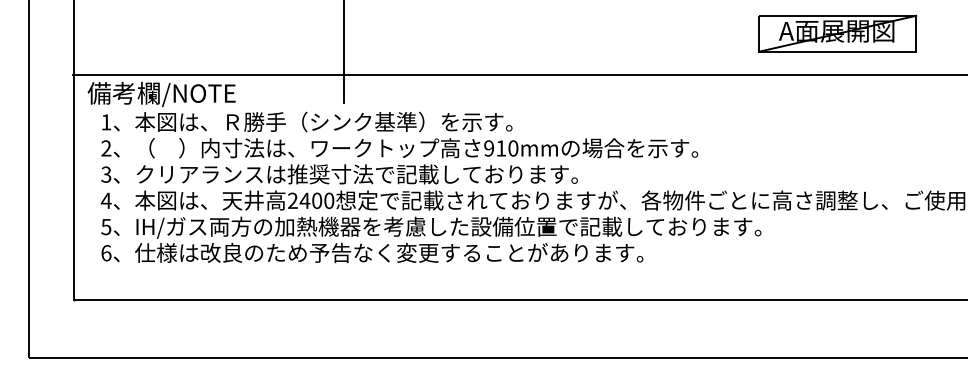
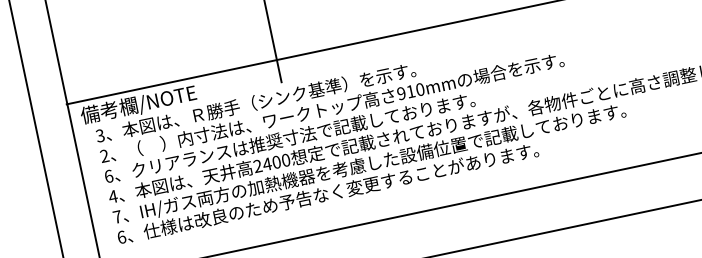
text: (106, 122) -> (100, 135), 1 -> 3
text: (106, 174) -> (109, 176), 3 -> 6
text: (106, 227) -> (117, 217), 5 -> 7

